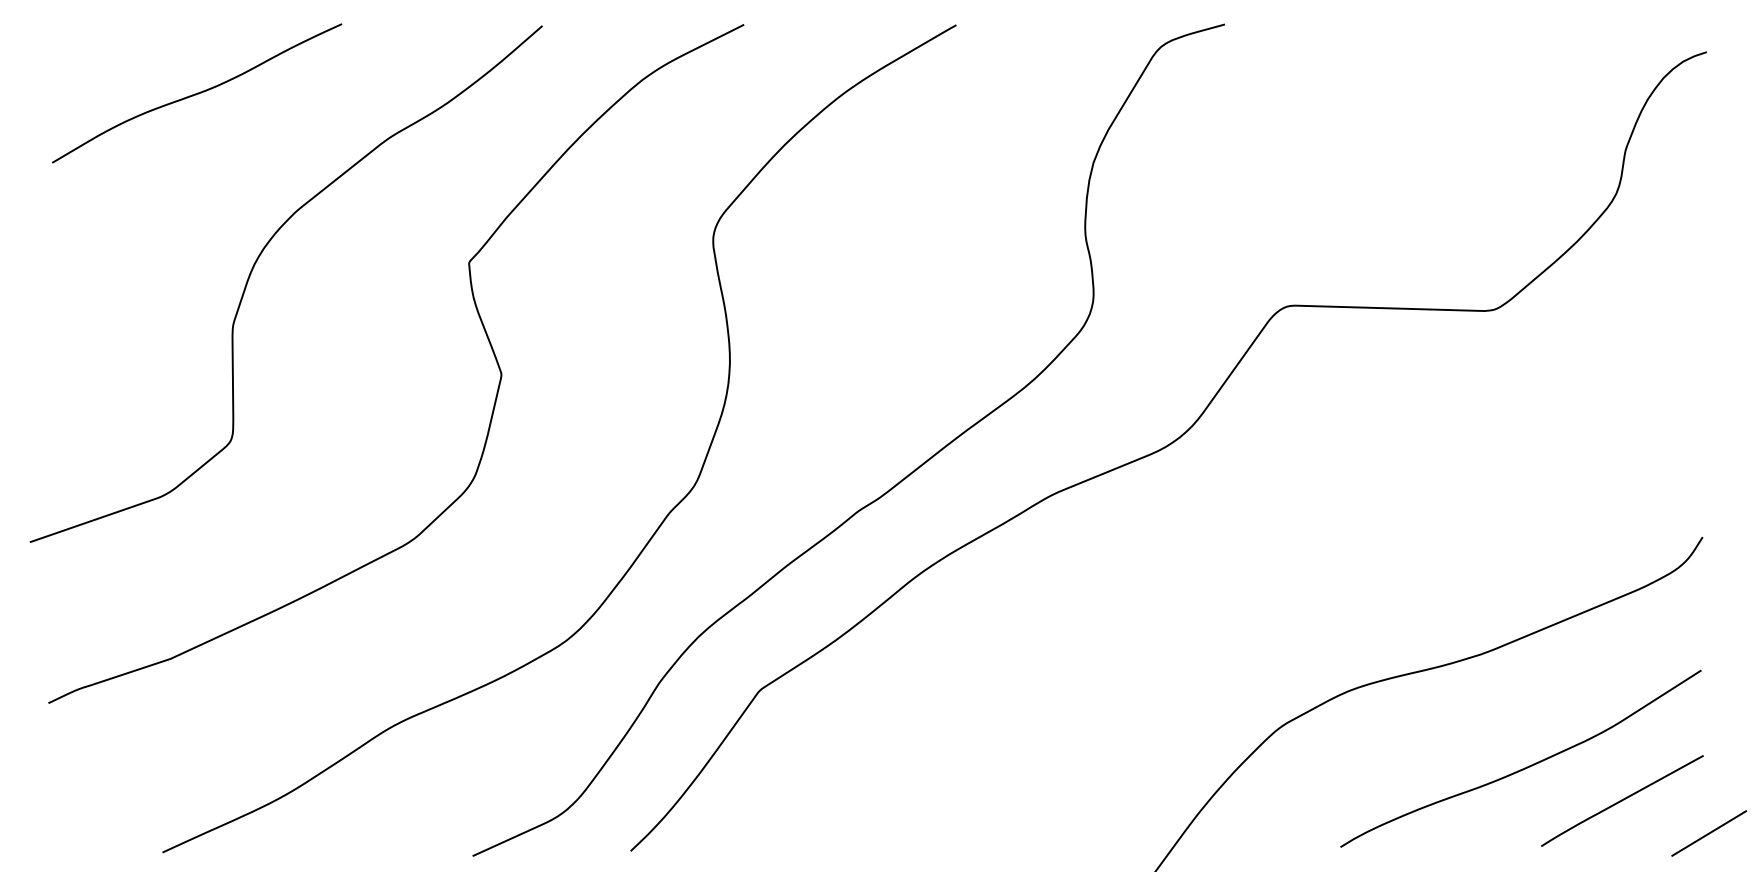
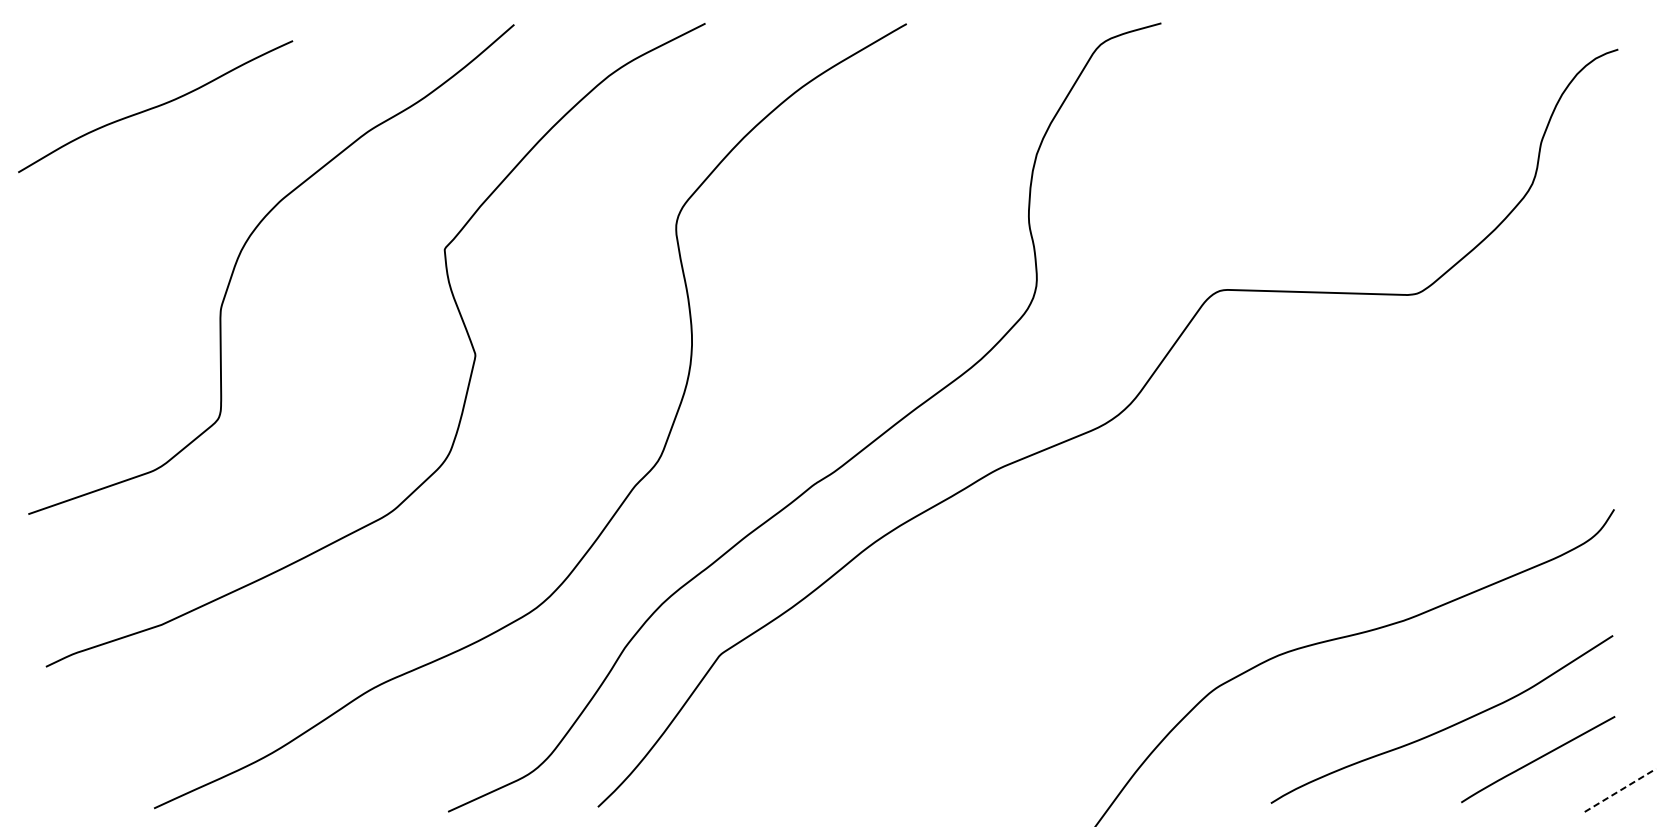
curve: (197, 93) -> (155, 106), moved
line: (1709, 833) -> (1620, 790), solid -> dashed

